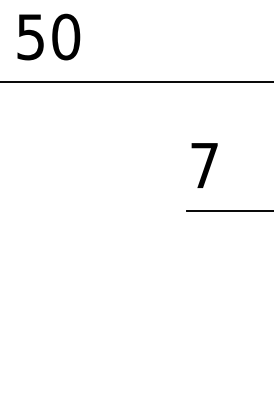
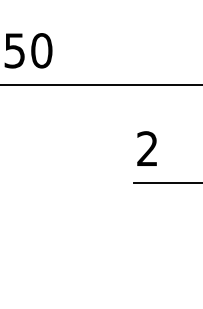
text: (204, 165) -> (147, 148), 7 -> 2

